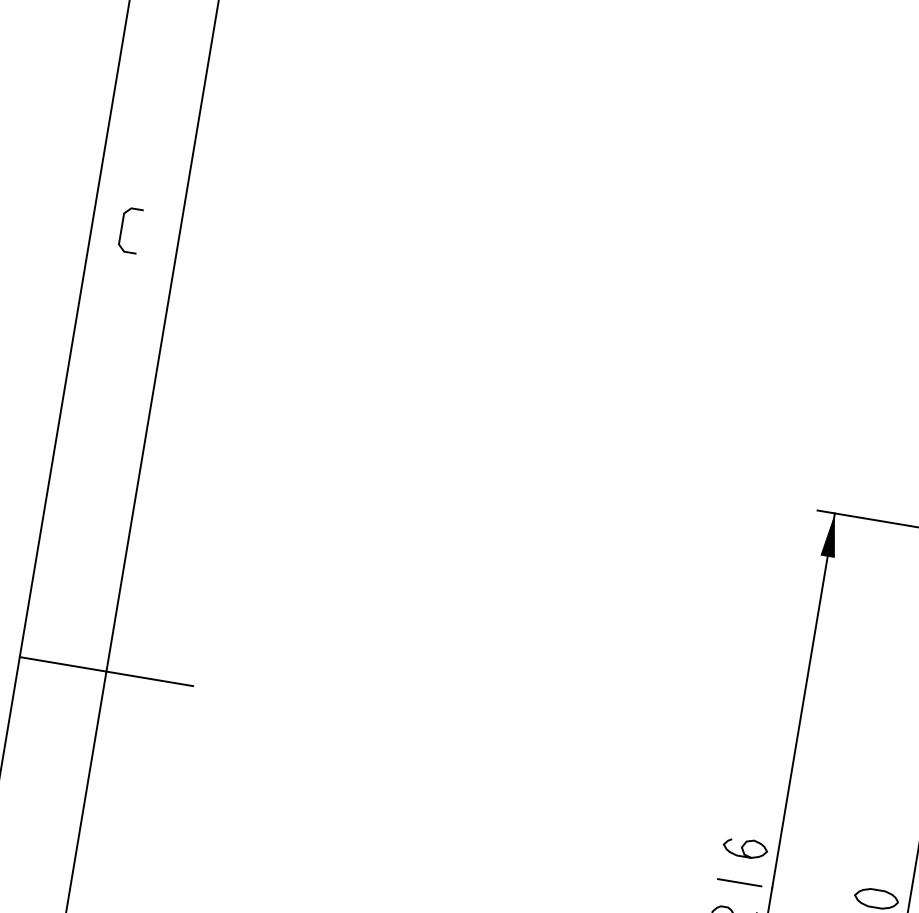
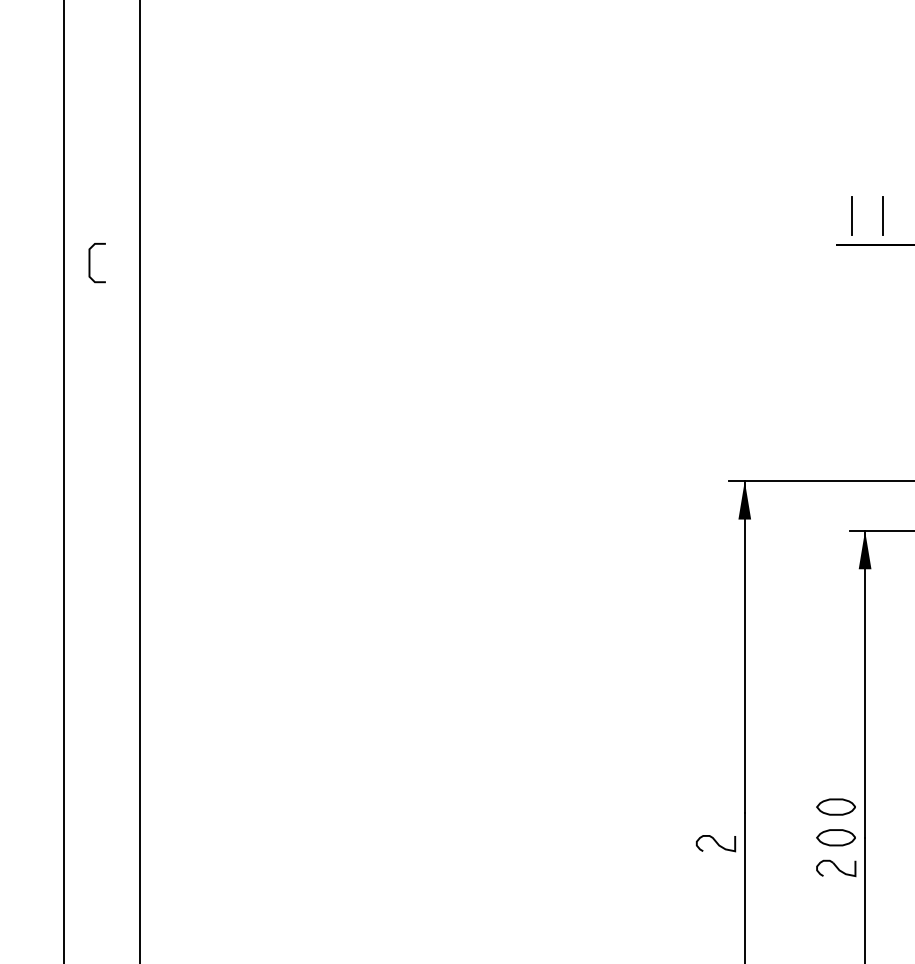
curve: (122, 229) -> (90, 263), moved
line: (105, 671) -> (139, 722), removed
curve: (743, 846) -> (714, 781), removed
line: (739, 882) -> (715, 812), removed

